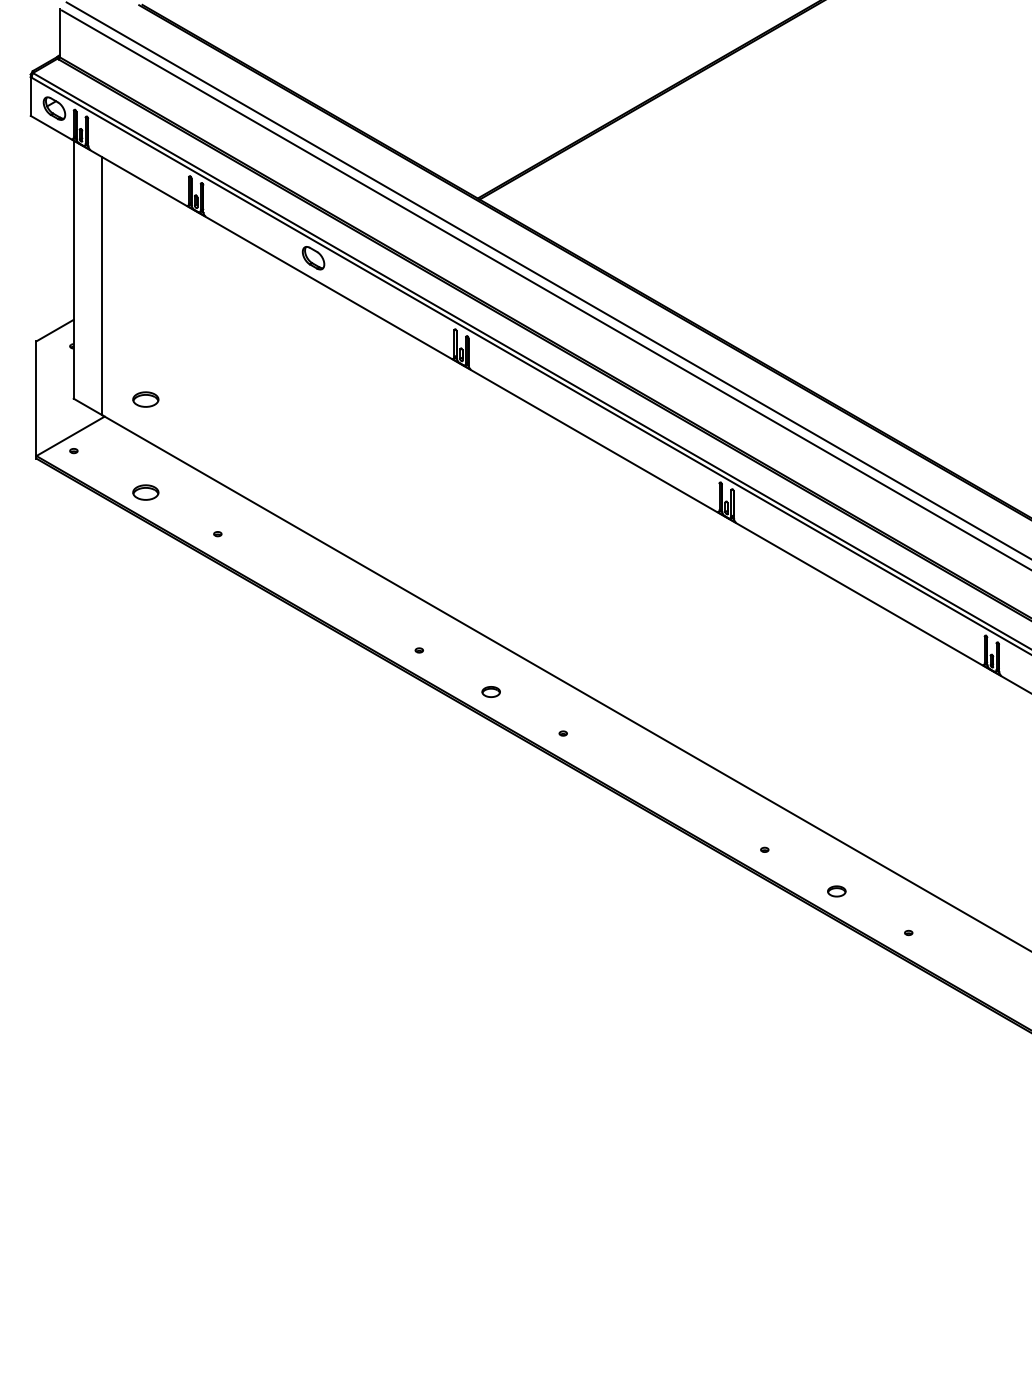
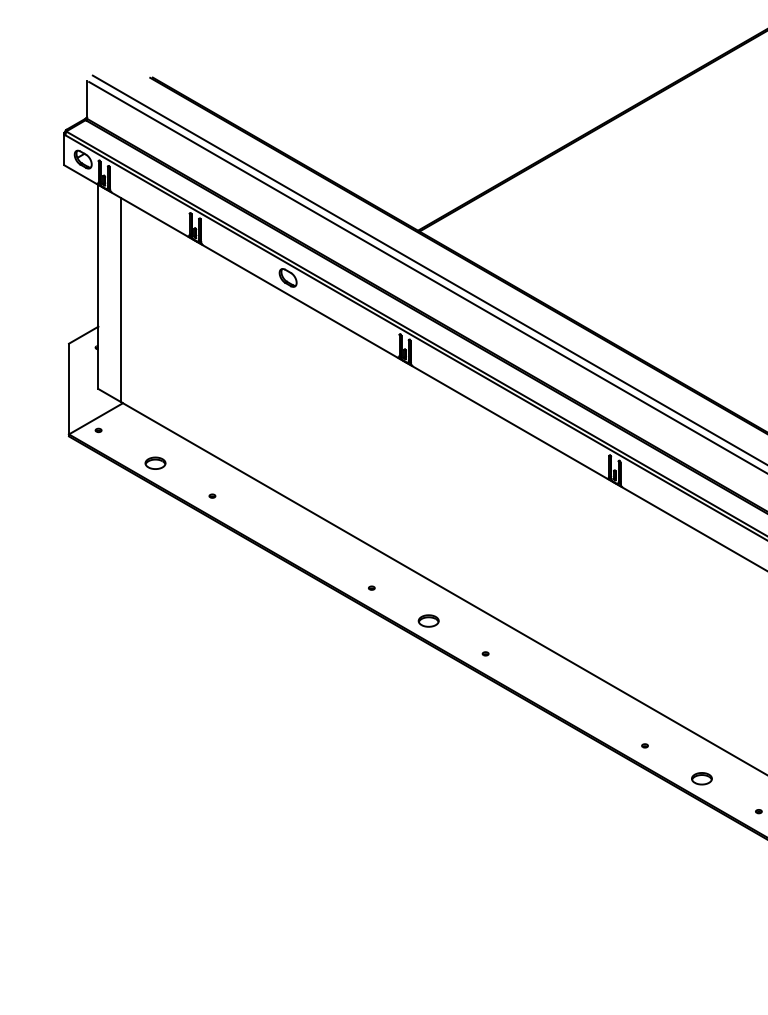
part: (145, 399) -> (155, 389), removed
part: (490, 691) -> (428, 620), size x1.43
part: (836, 891) -> (701, 778), size x1.43

